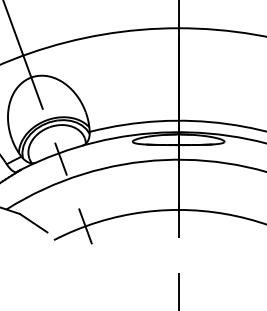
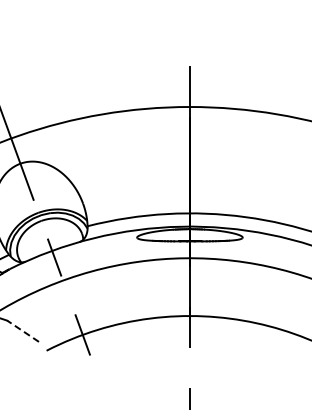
line: (33, 223) -> (22, 331), solid -> dashed

